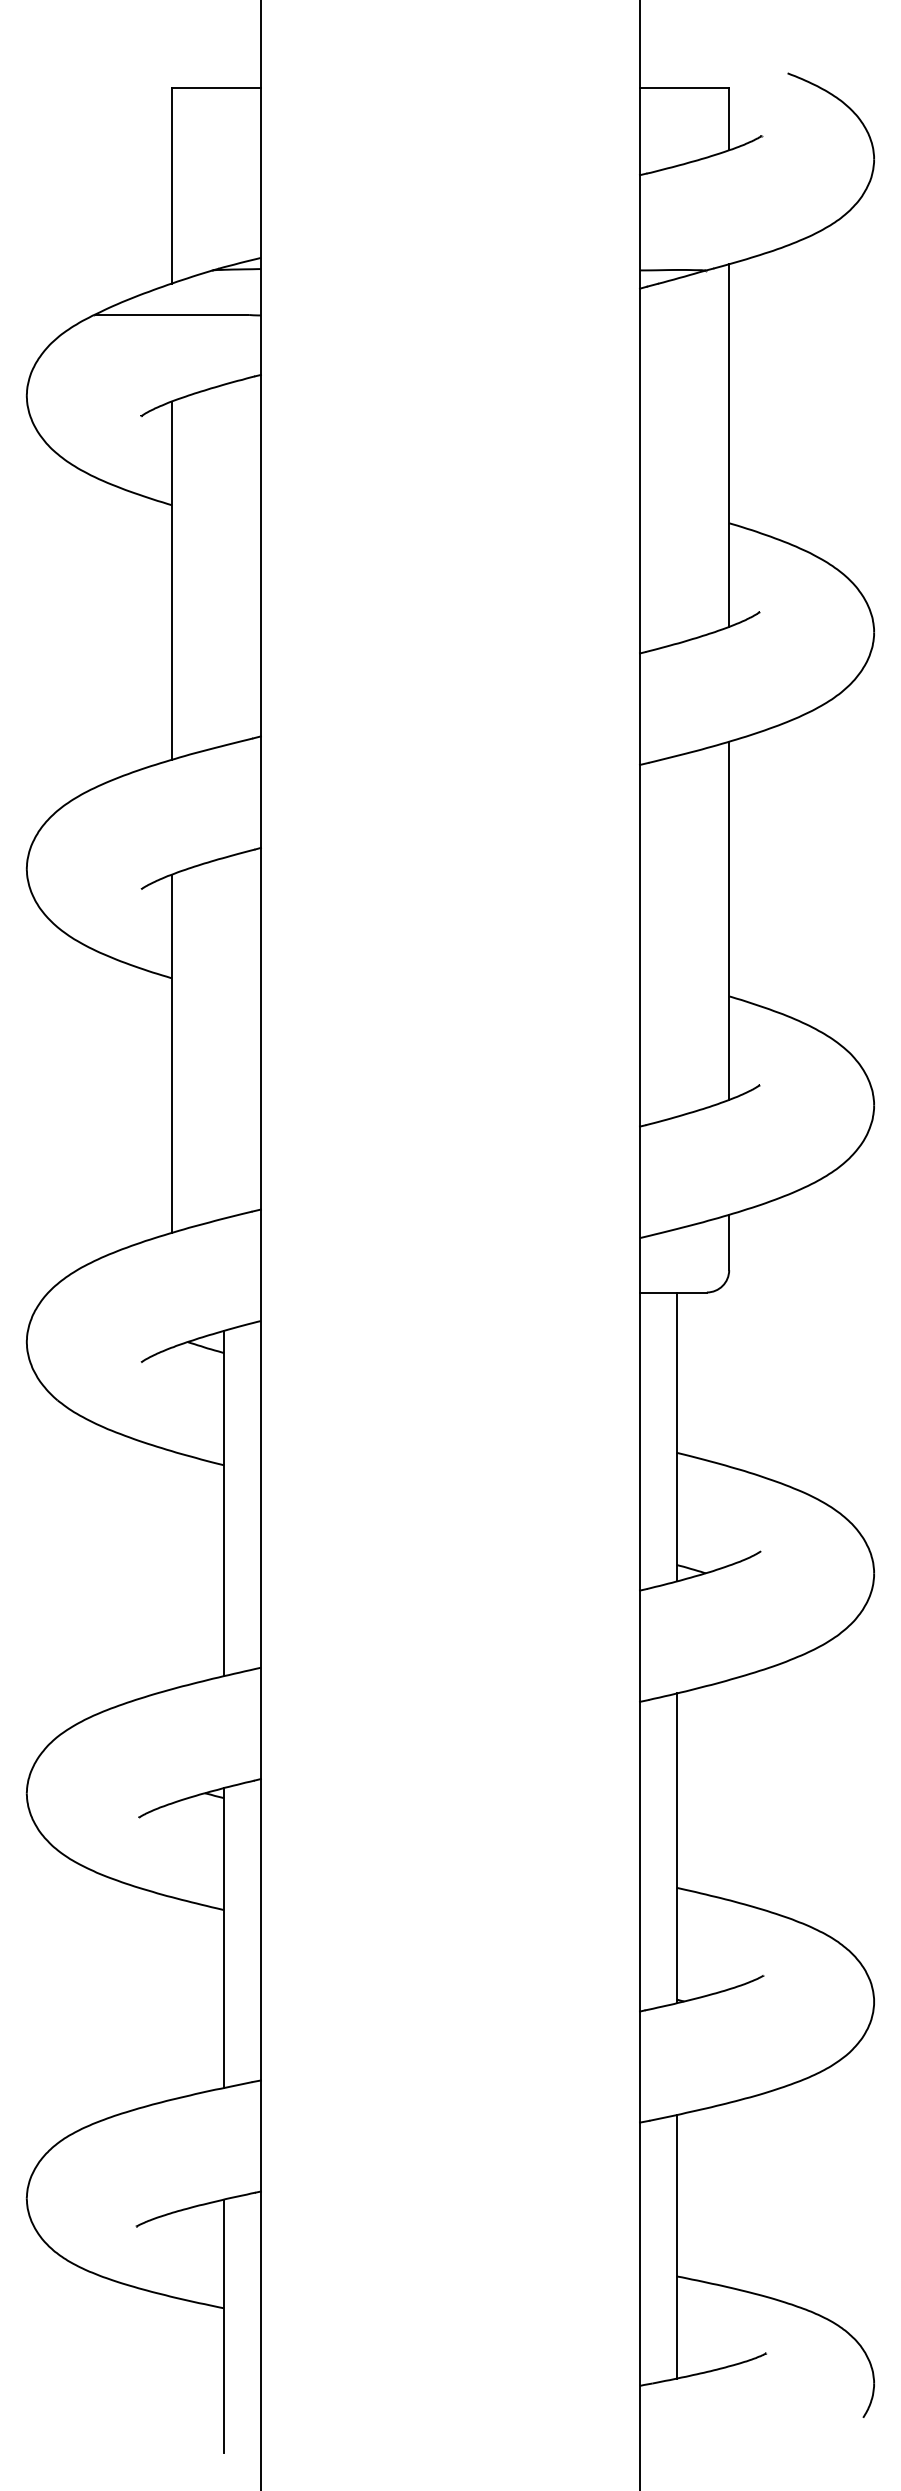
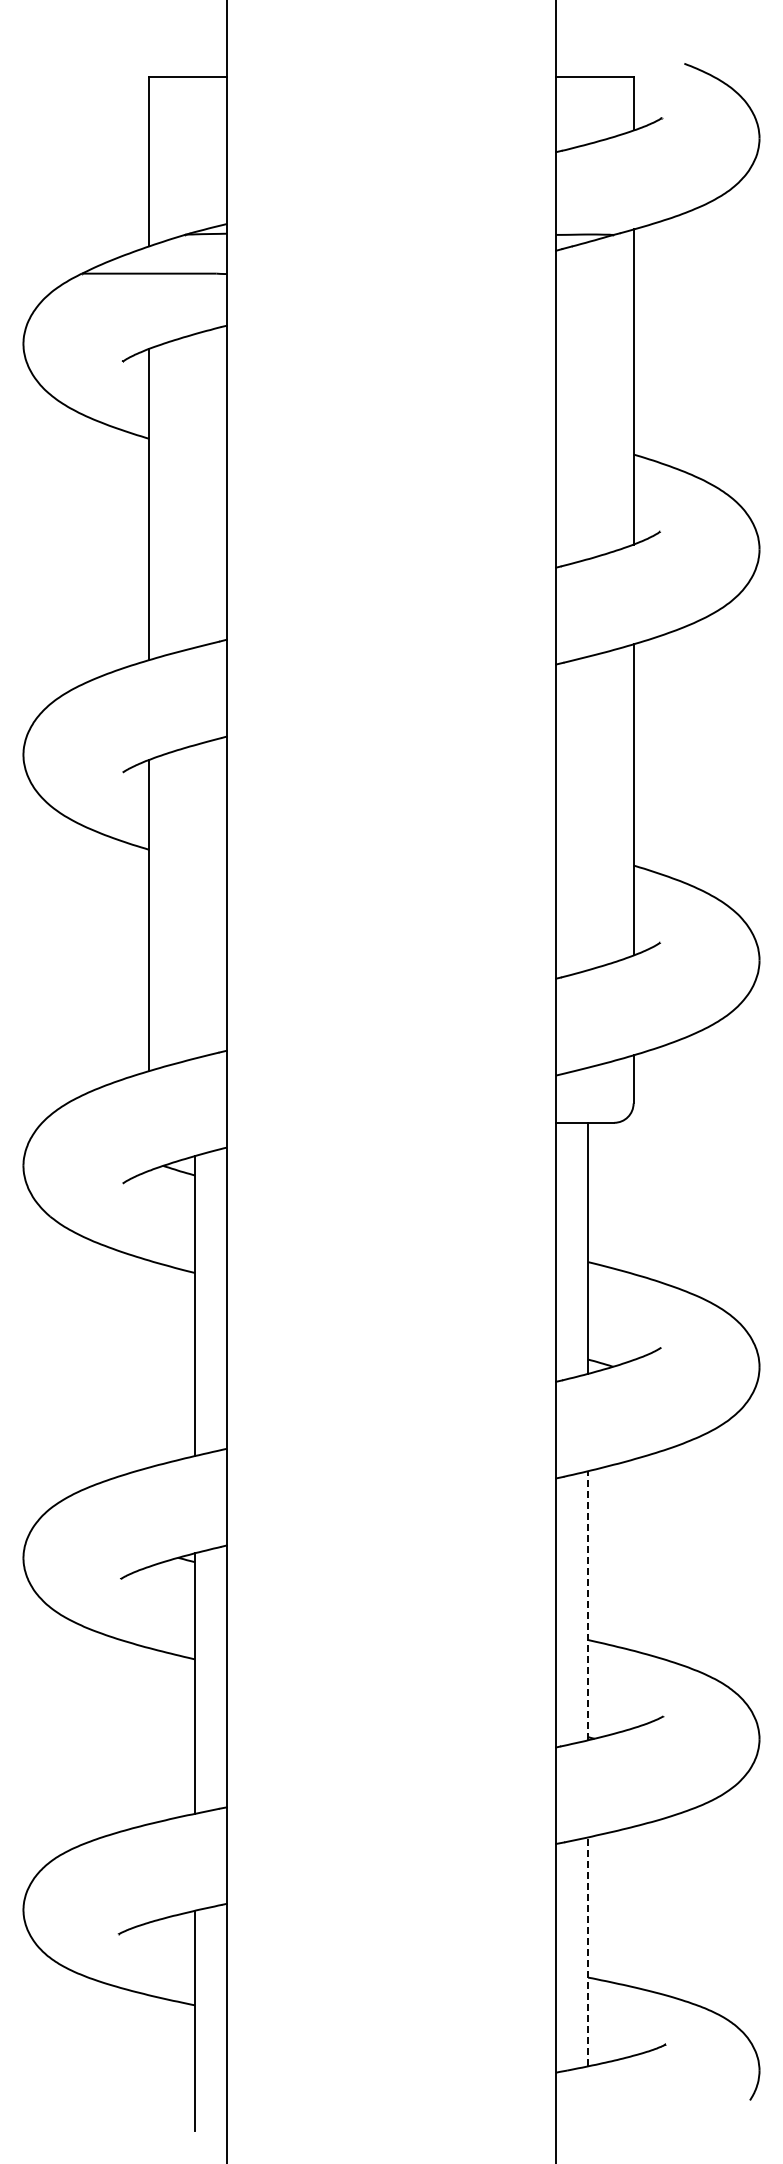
line: (677, 1848) -> (588, 1605), solid -> dashed
line: (677, 2246) -> (588, 1951), solid -> dashed

